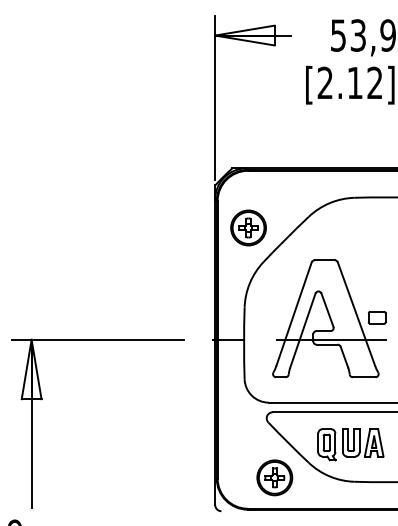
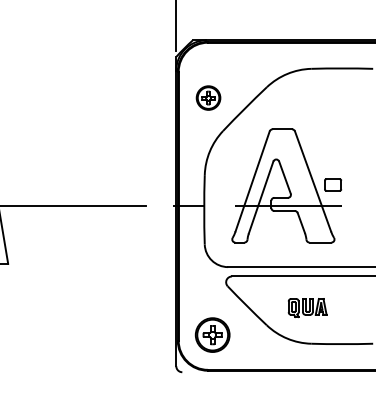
part: (248, 227) -> (208, 97), size x0.7
part: (350, 444) -> (307, 307), size x0.6
part: (274, 477) -> (212, 334), moved

